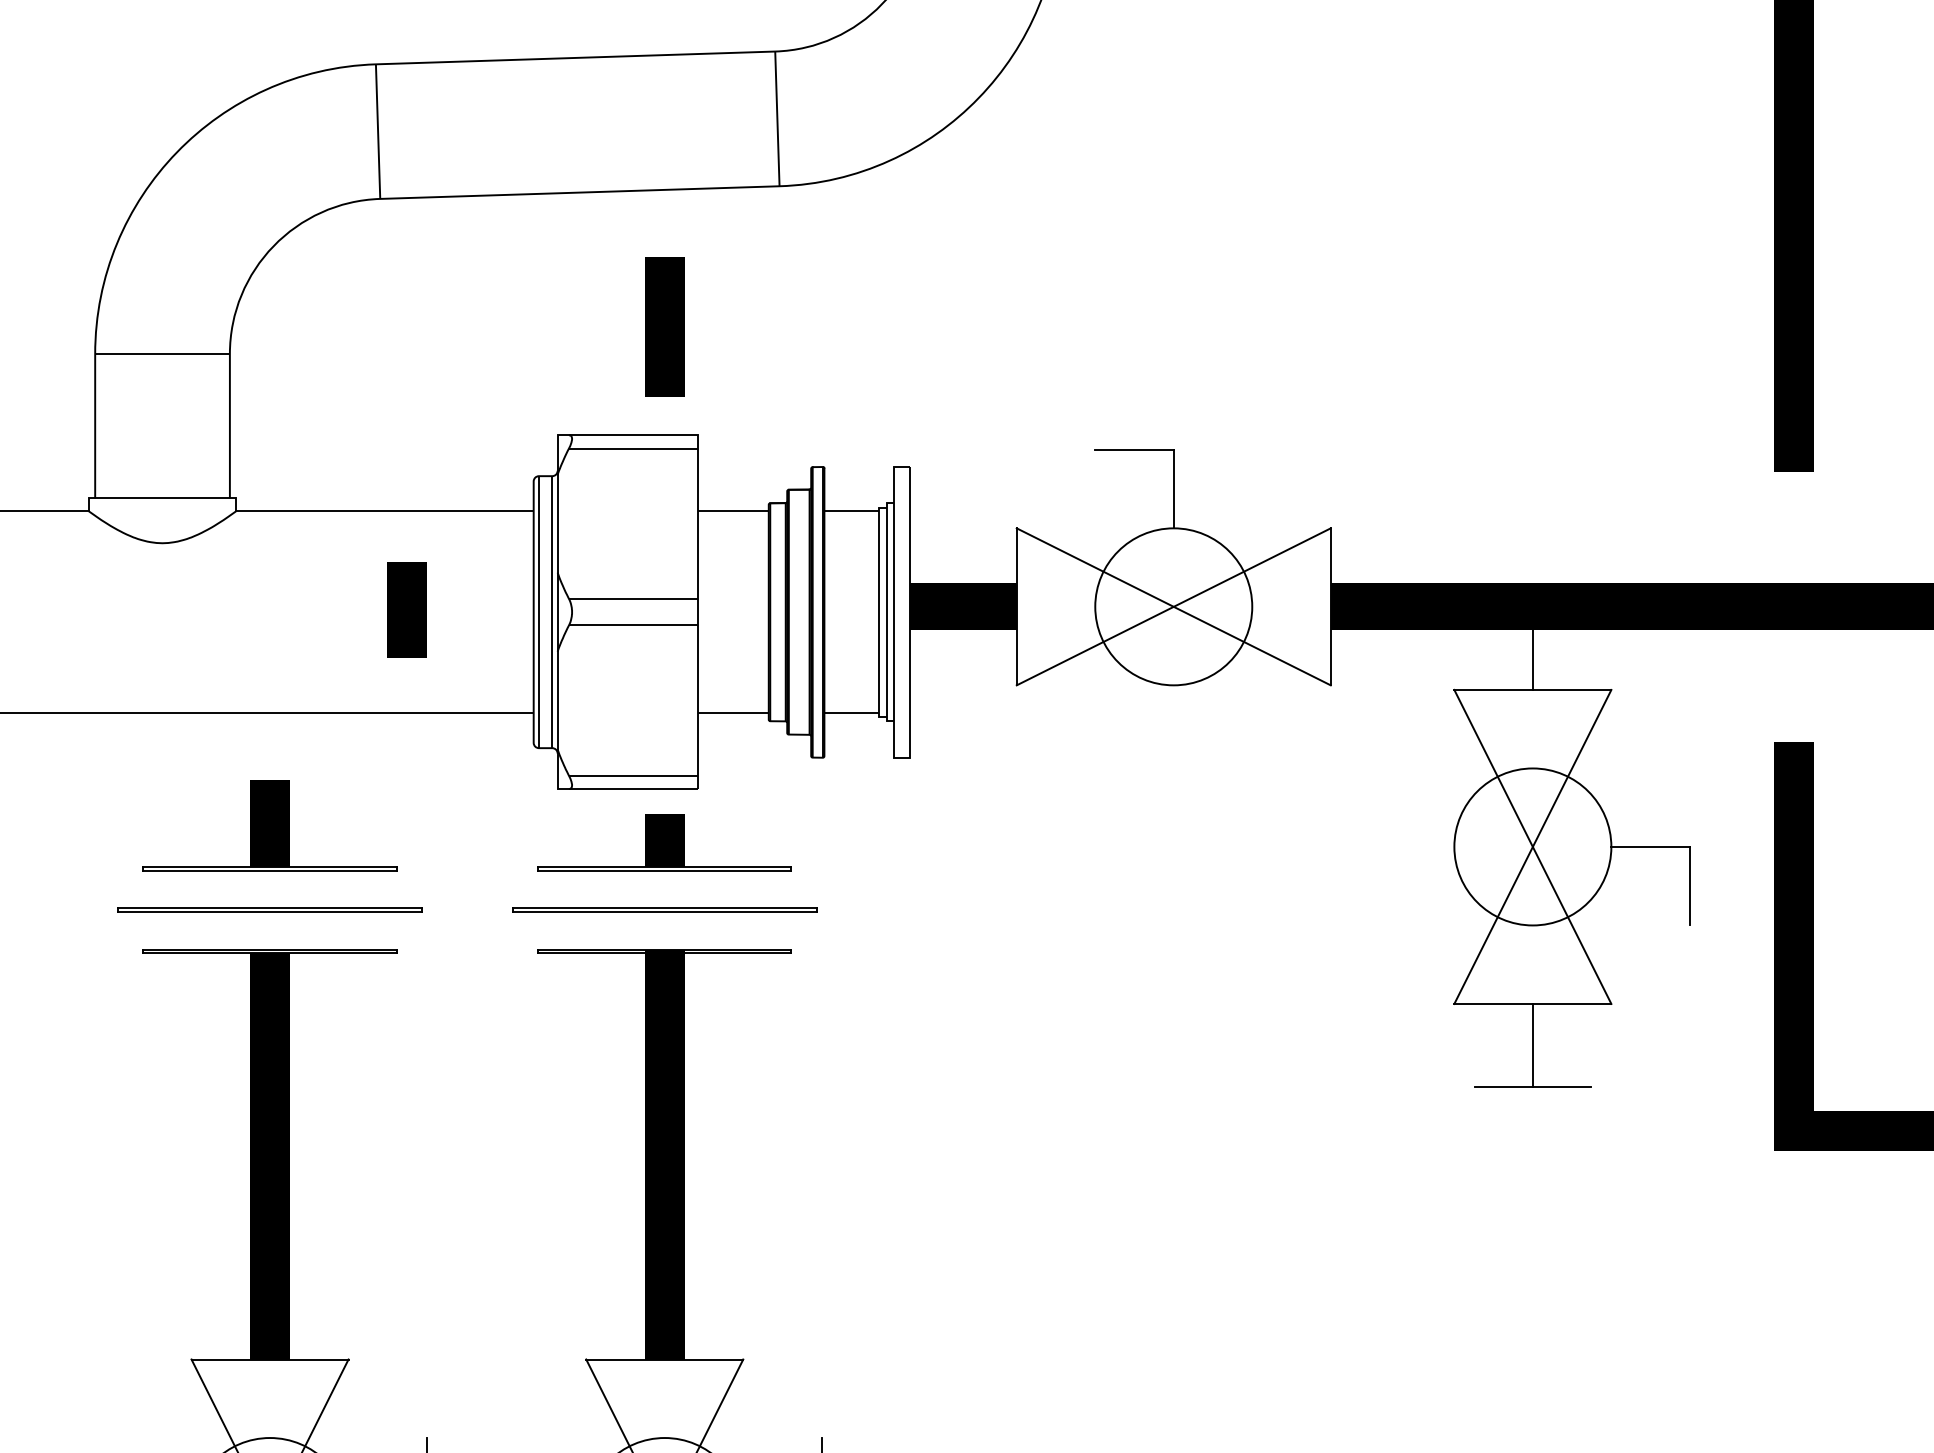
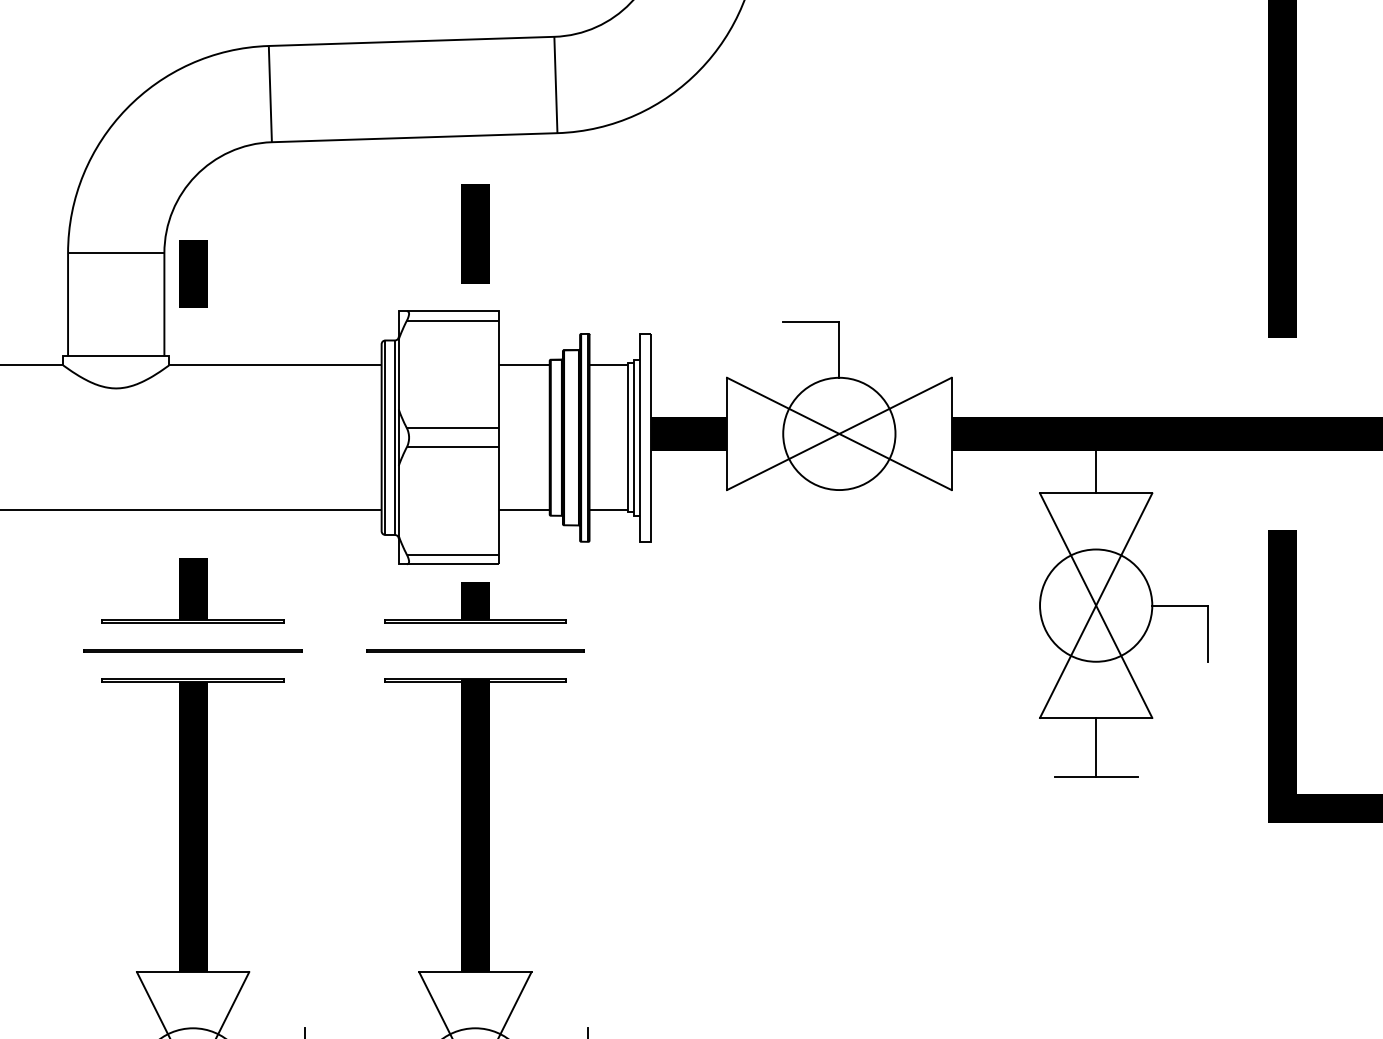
line: (407, 609) -> (193, 273), moved

